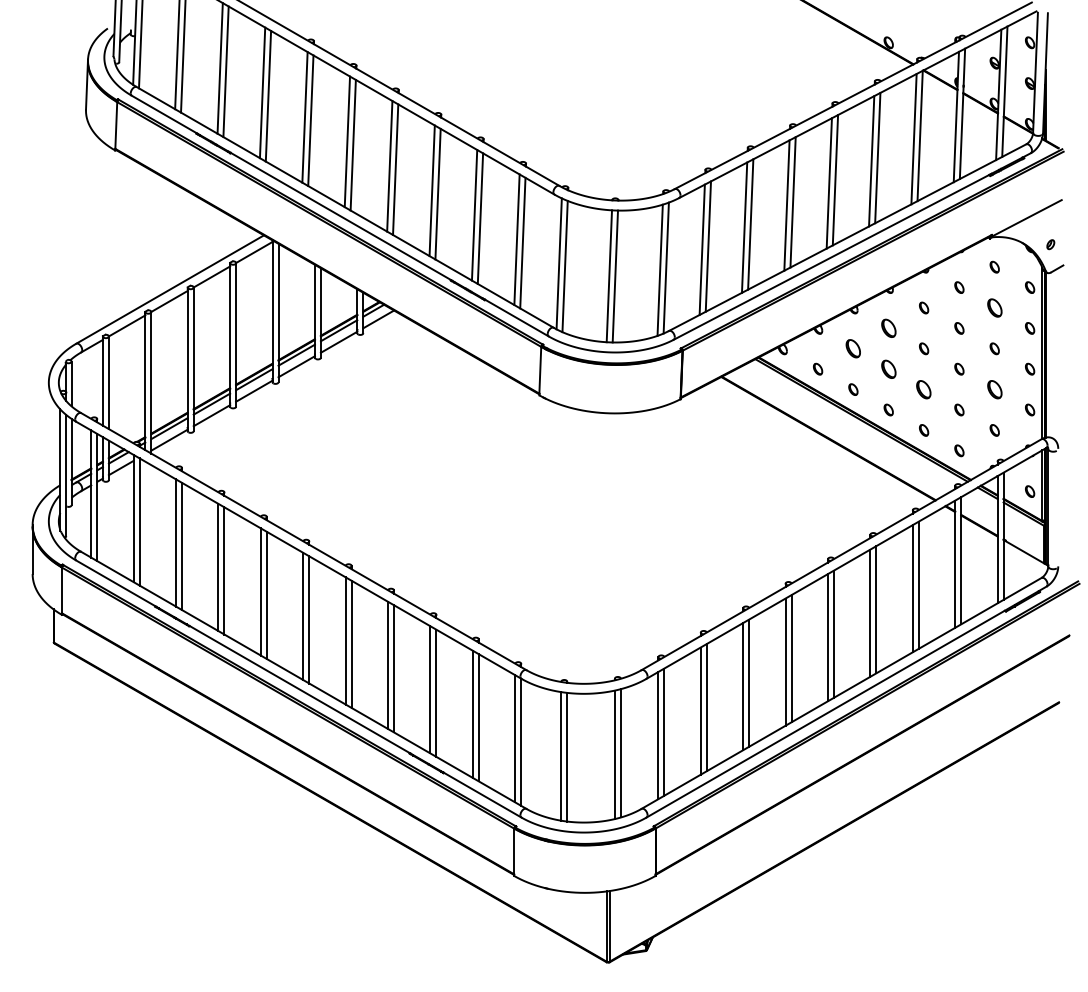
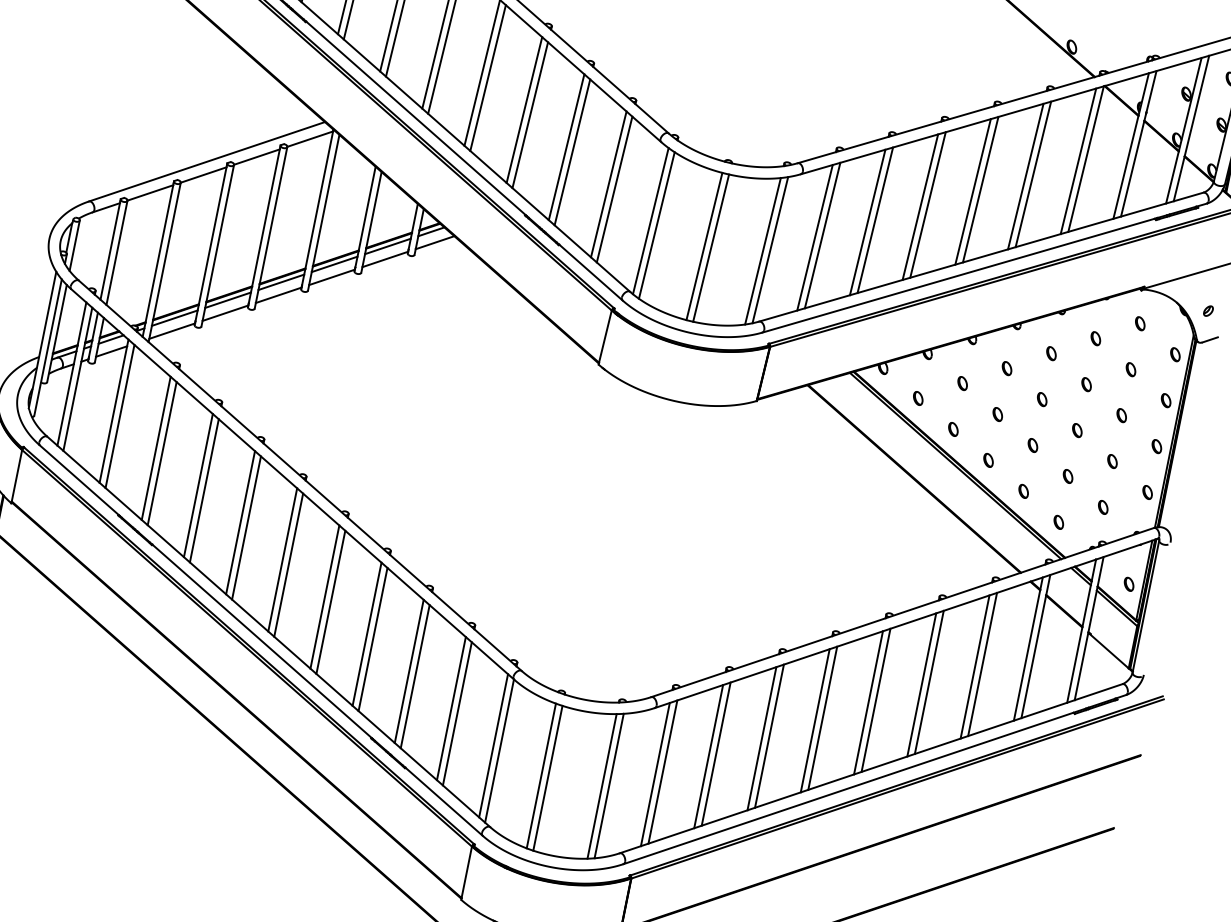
part: (994, 307) -> (1130, 369), size x0.62
part: (888, 328) -> (1006, 368), size x0.62
part: (853, 348) -> (962, 383), size x0.62
part: (888, 368) -> (997, 413), size x0.62
part: (924, 389) -> (1033, 445), size x0.62
part: (994, 389) -> (1112, 461), size x0.62

